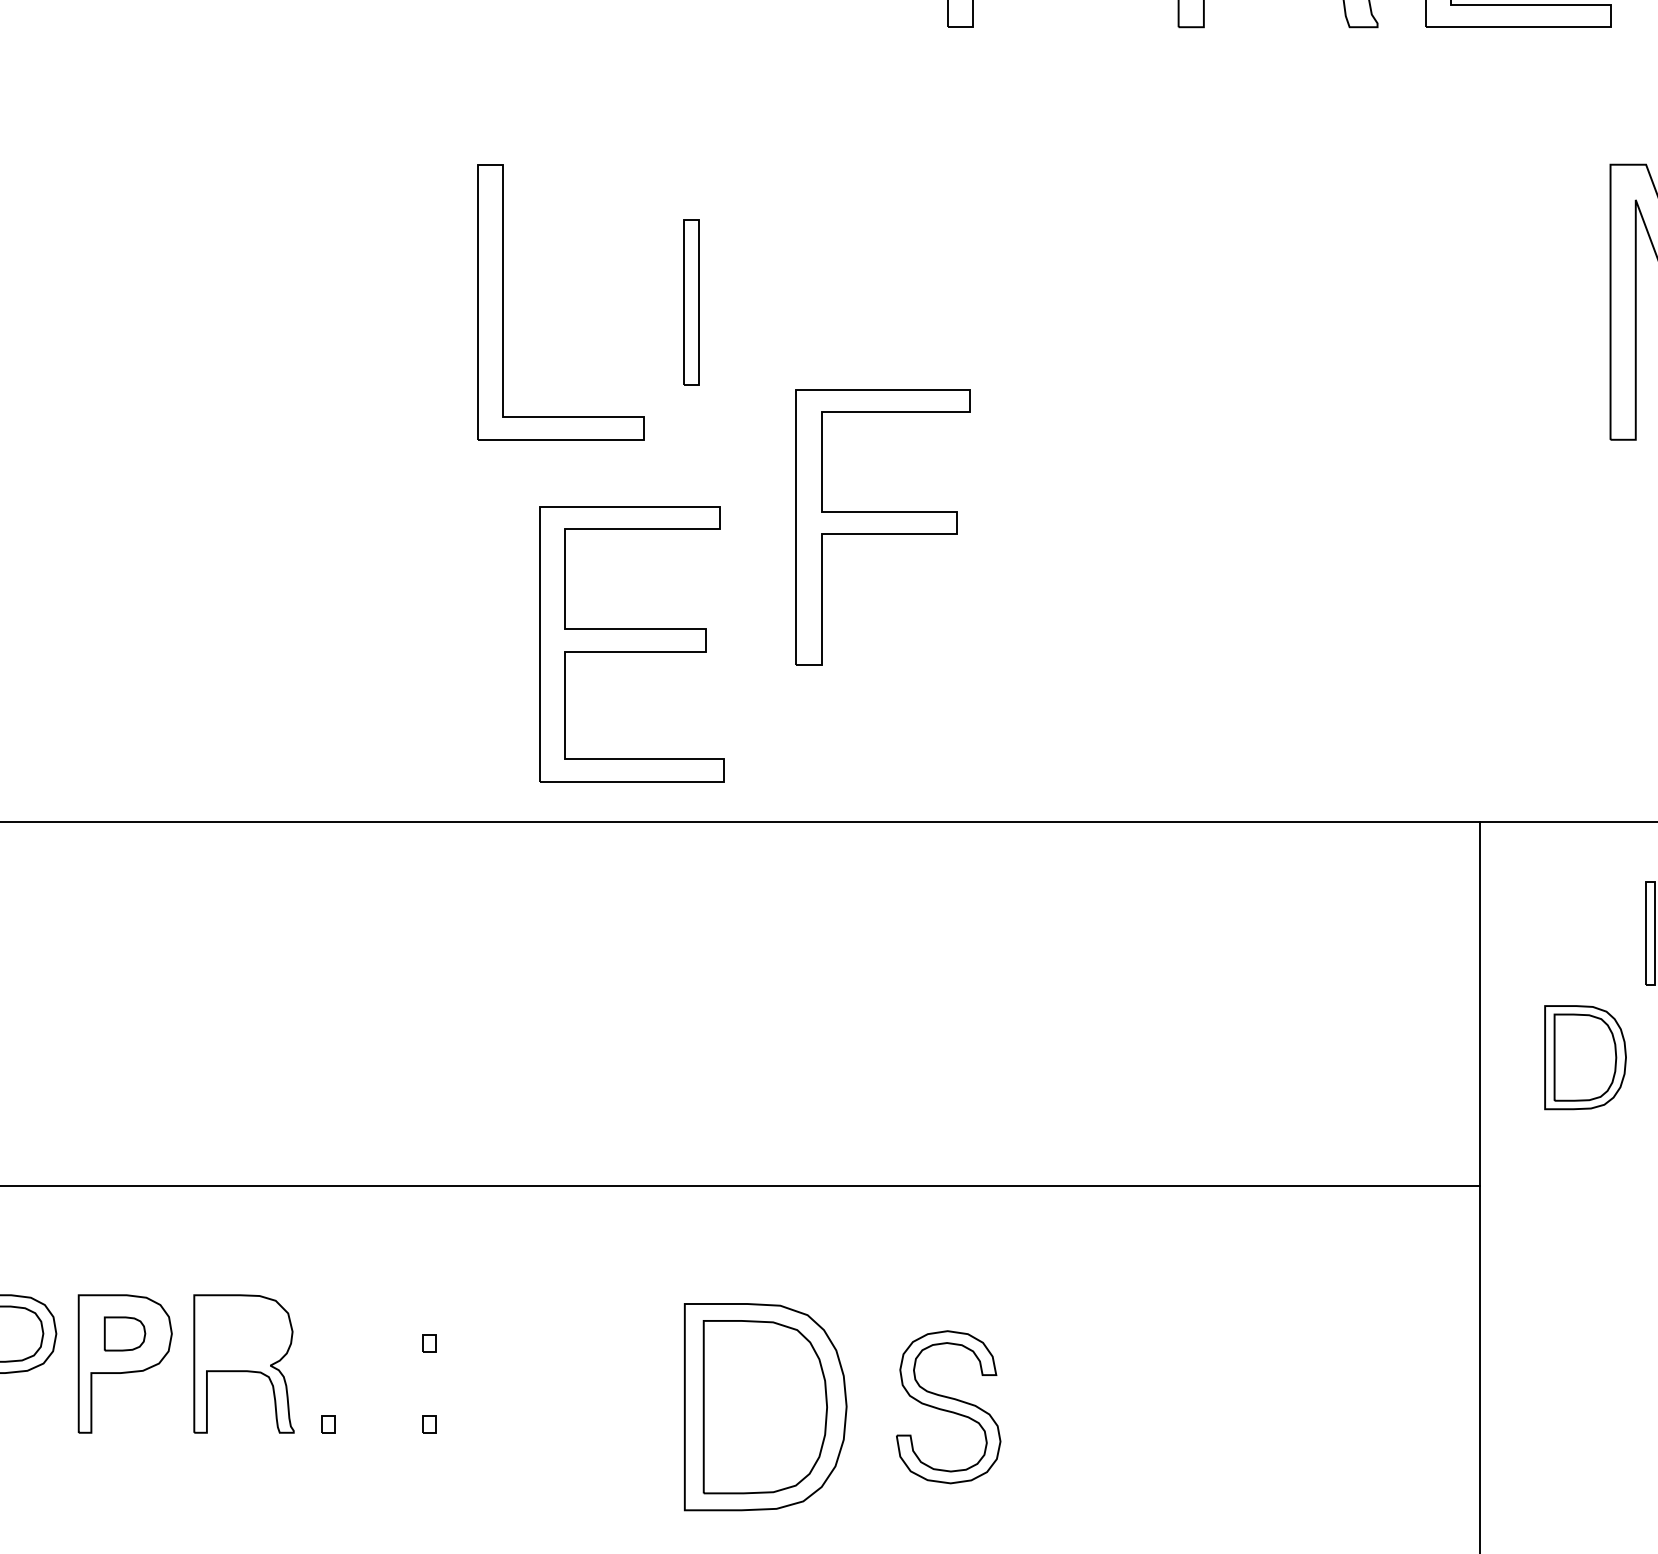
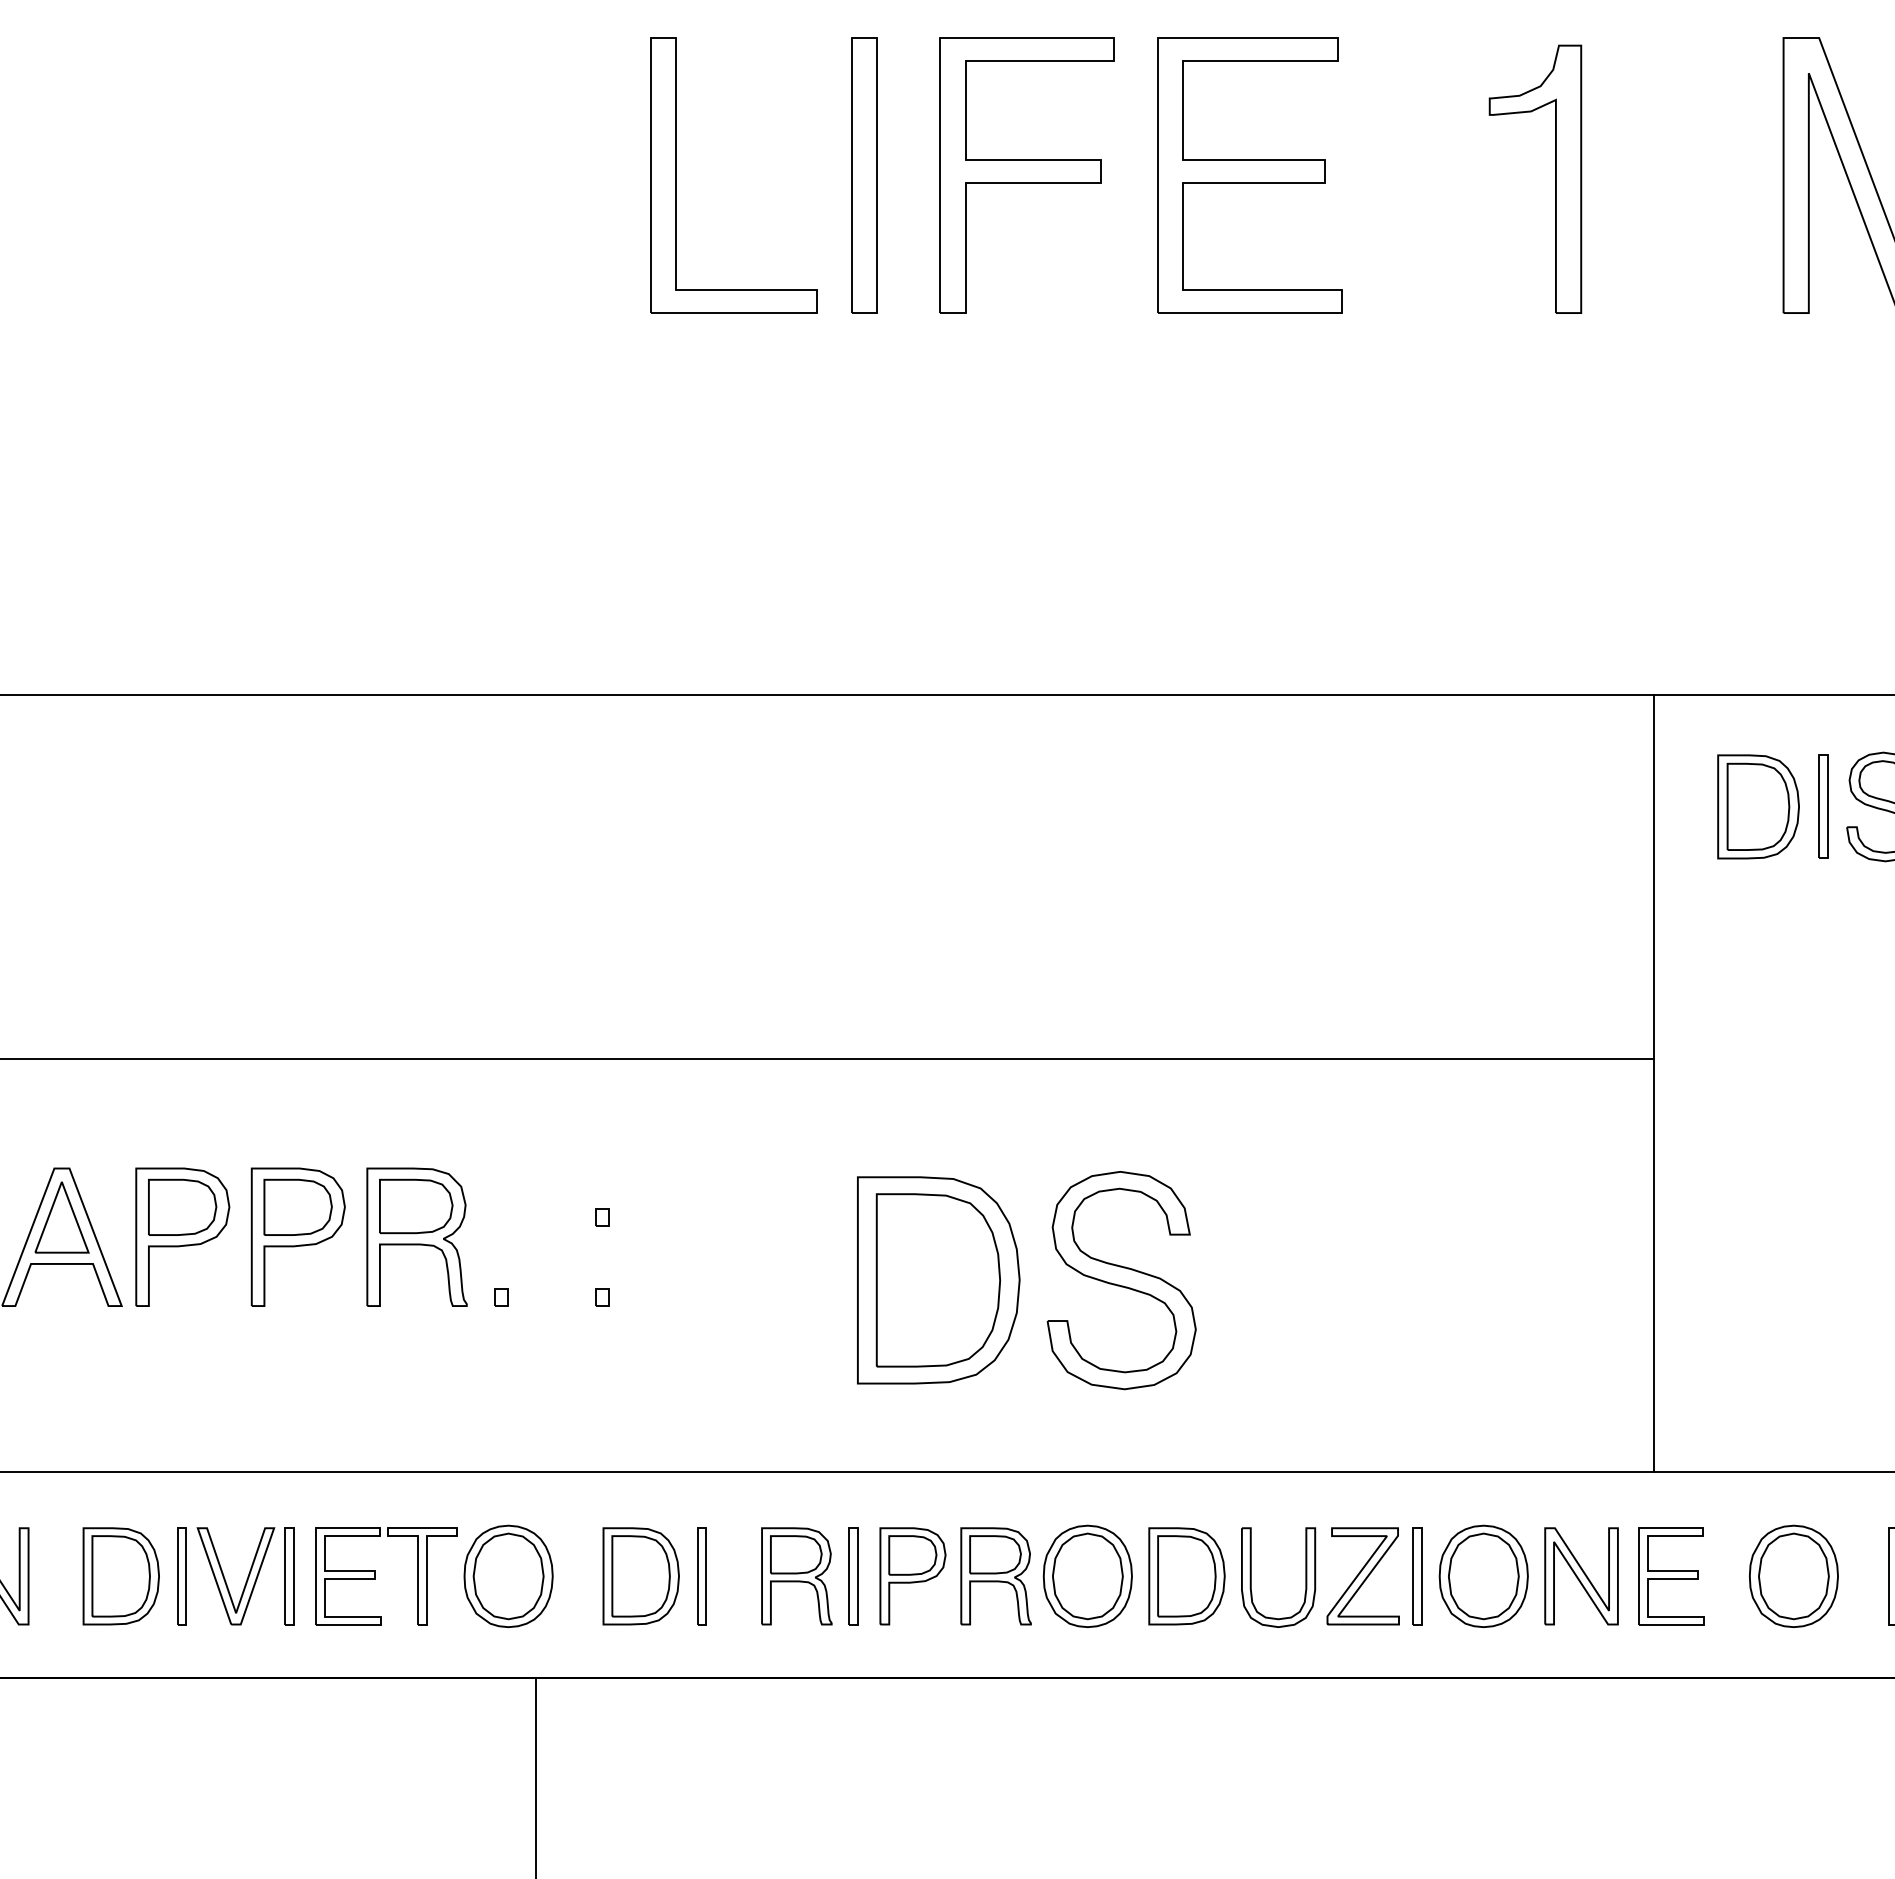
part: (691, 302) -> (864, 175), size x1.67
part: (1382, 305) -> (1555, 178), added
part: (882, 527) -> (1026, 175), moved
part: (631, 644) -> (1249, 175), moved
part: (1585, 1057) -> (1758, 806), moved
part: (124, 1333) -> (297, 1206), size x1.67
part: (243, 1333) -> (416, 1206), added
part: (948, 1407) -> (1121, 1280), size x1.43

